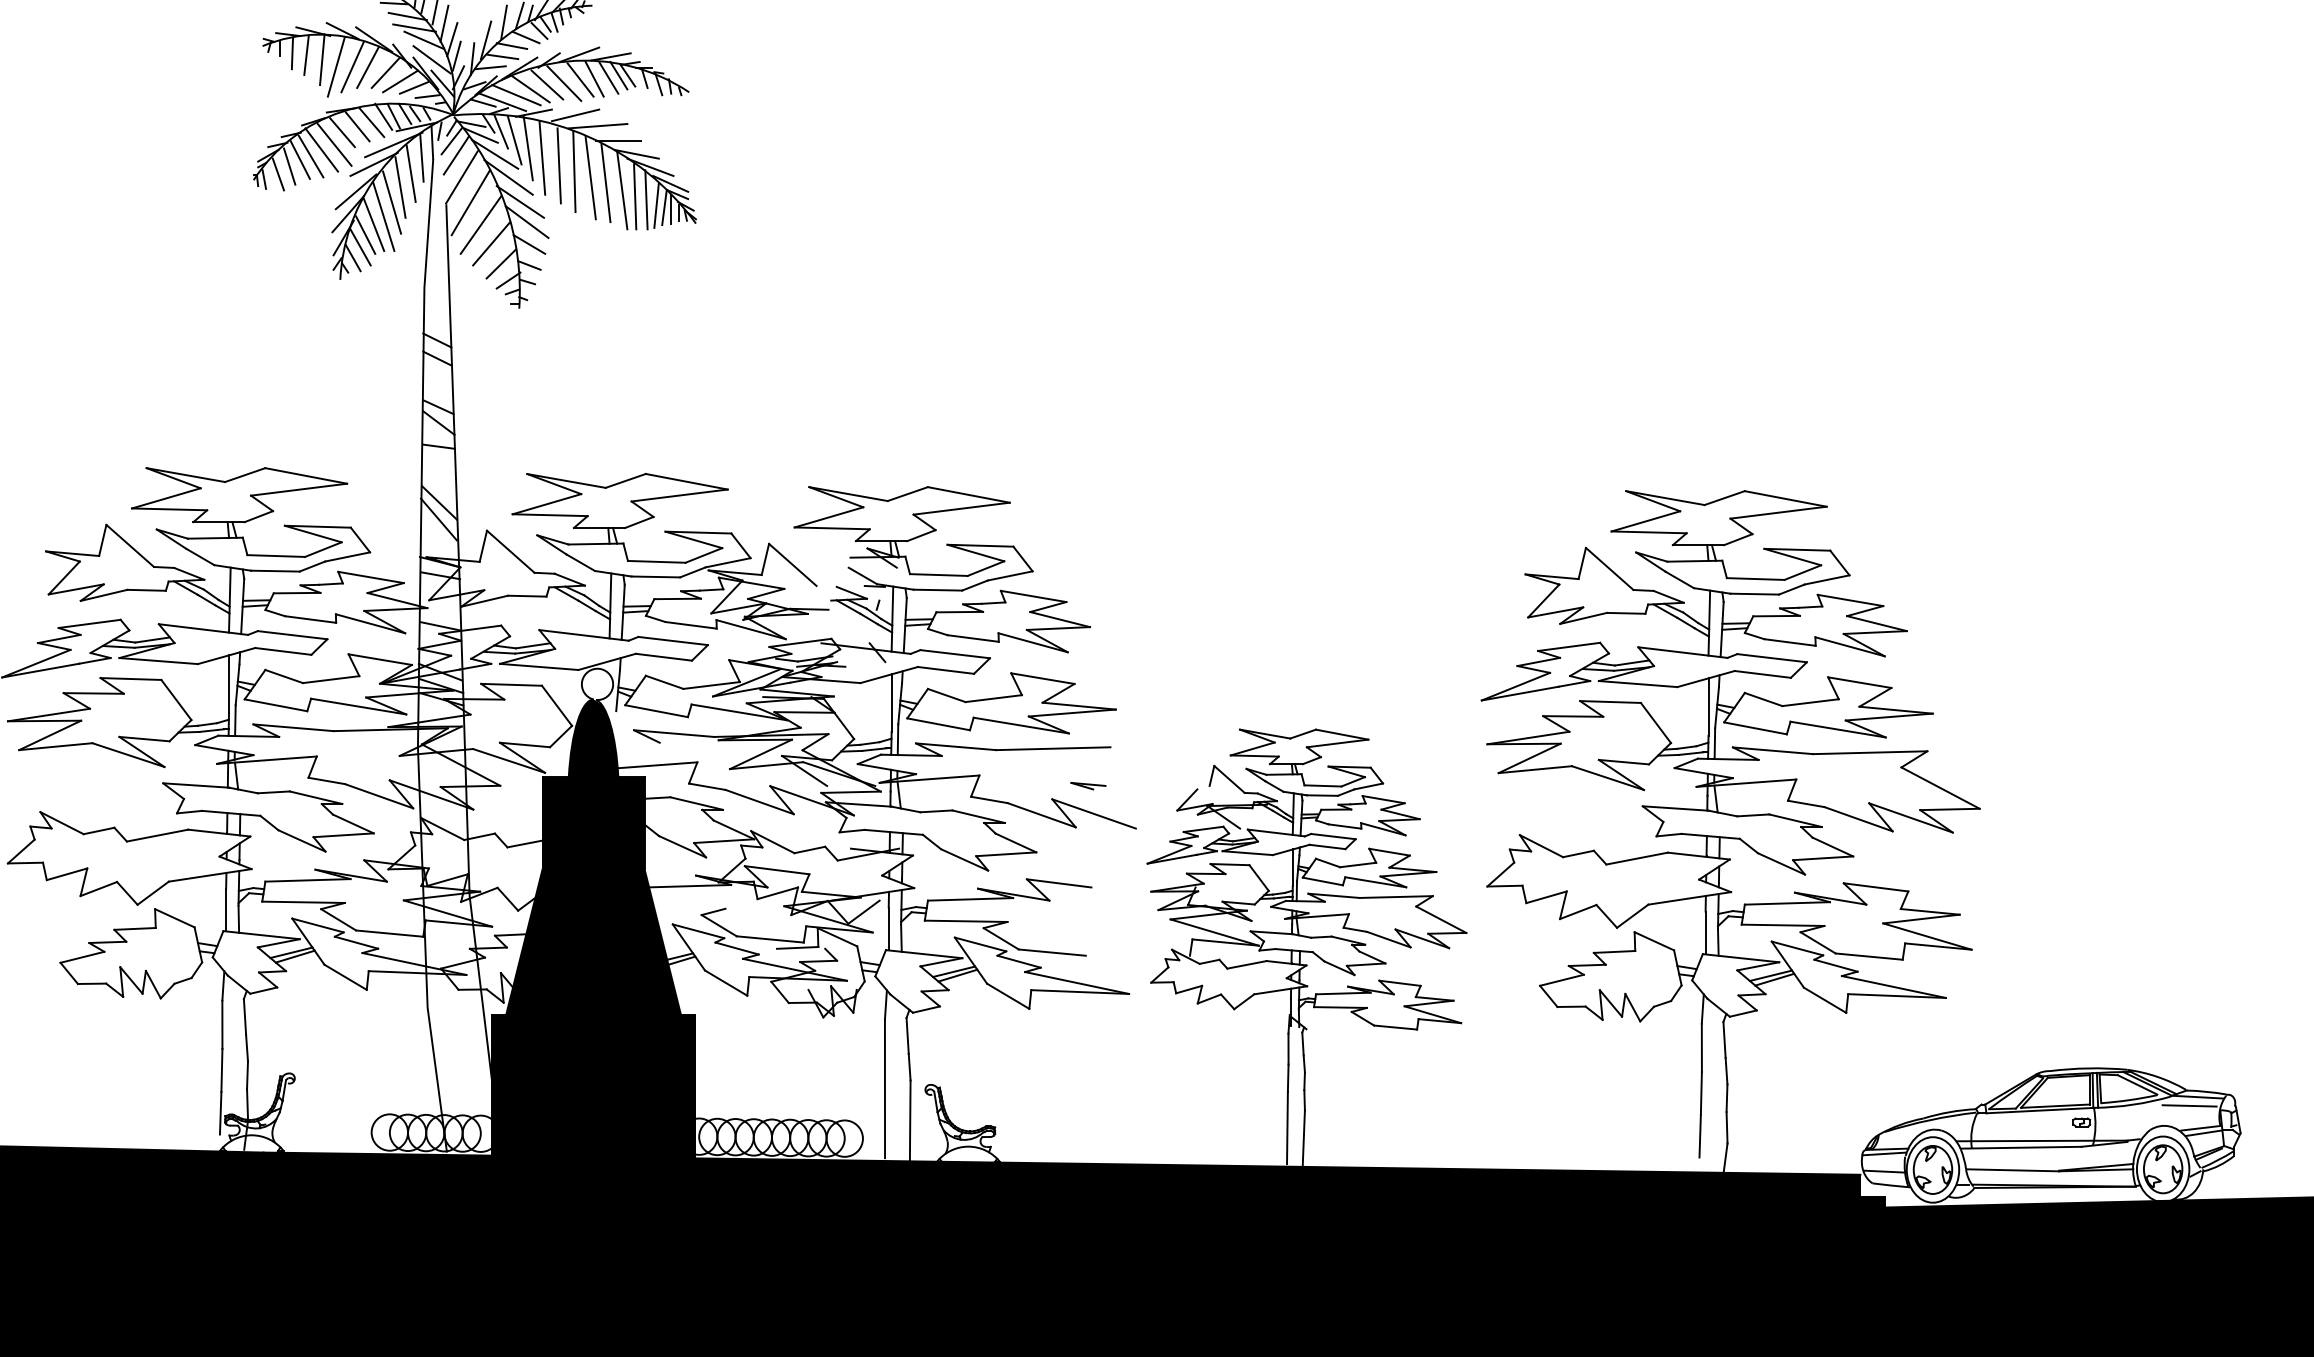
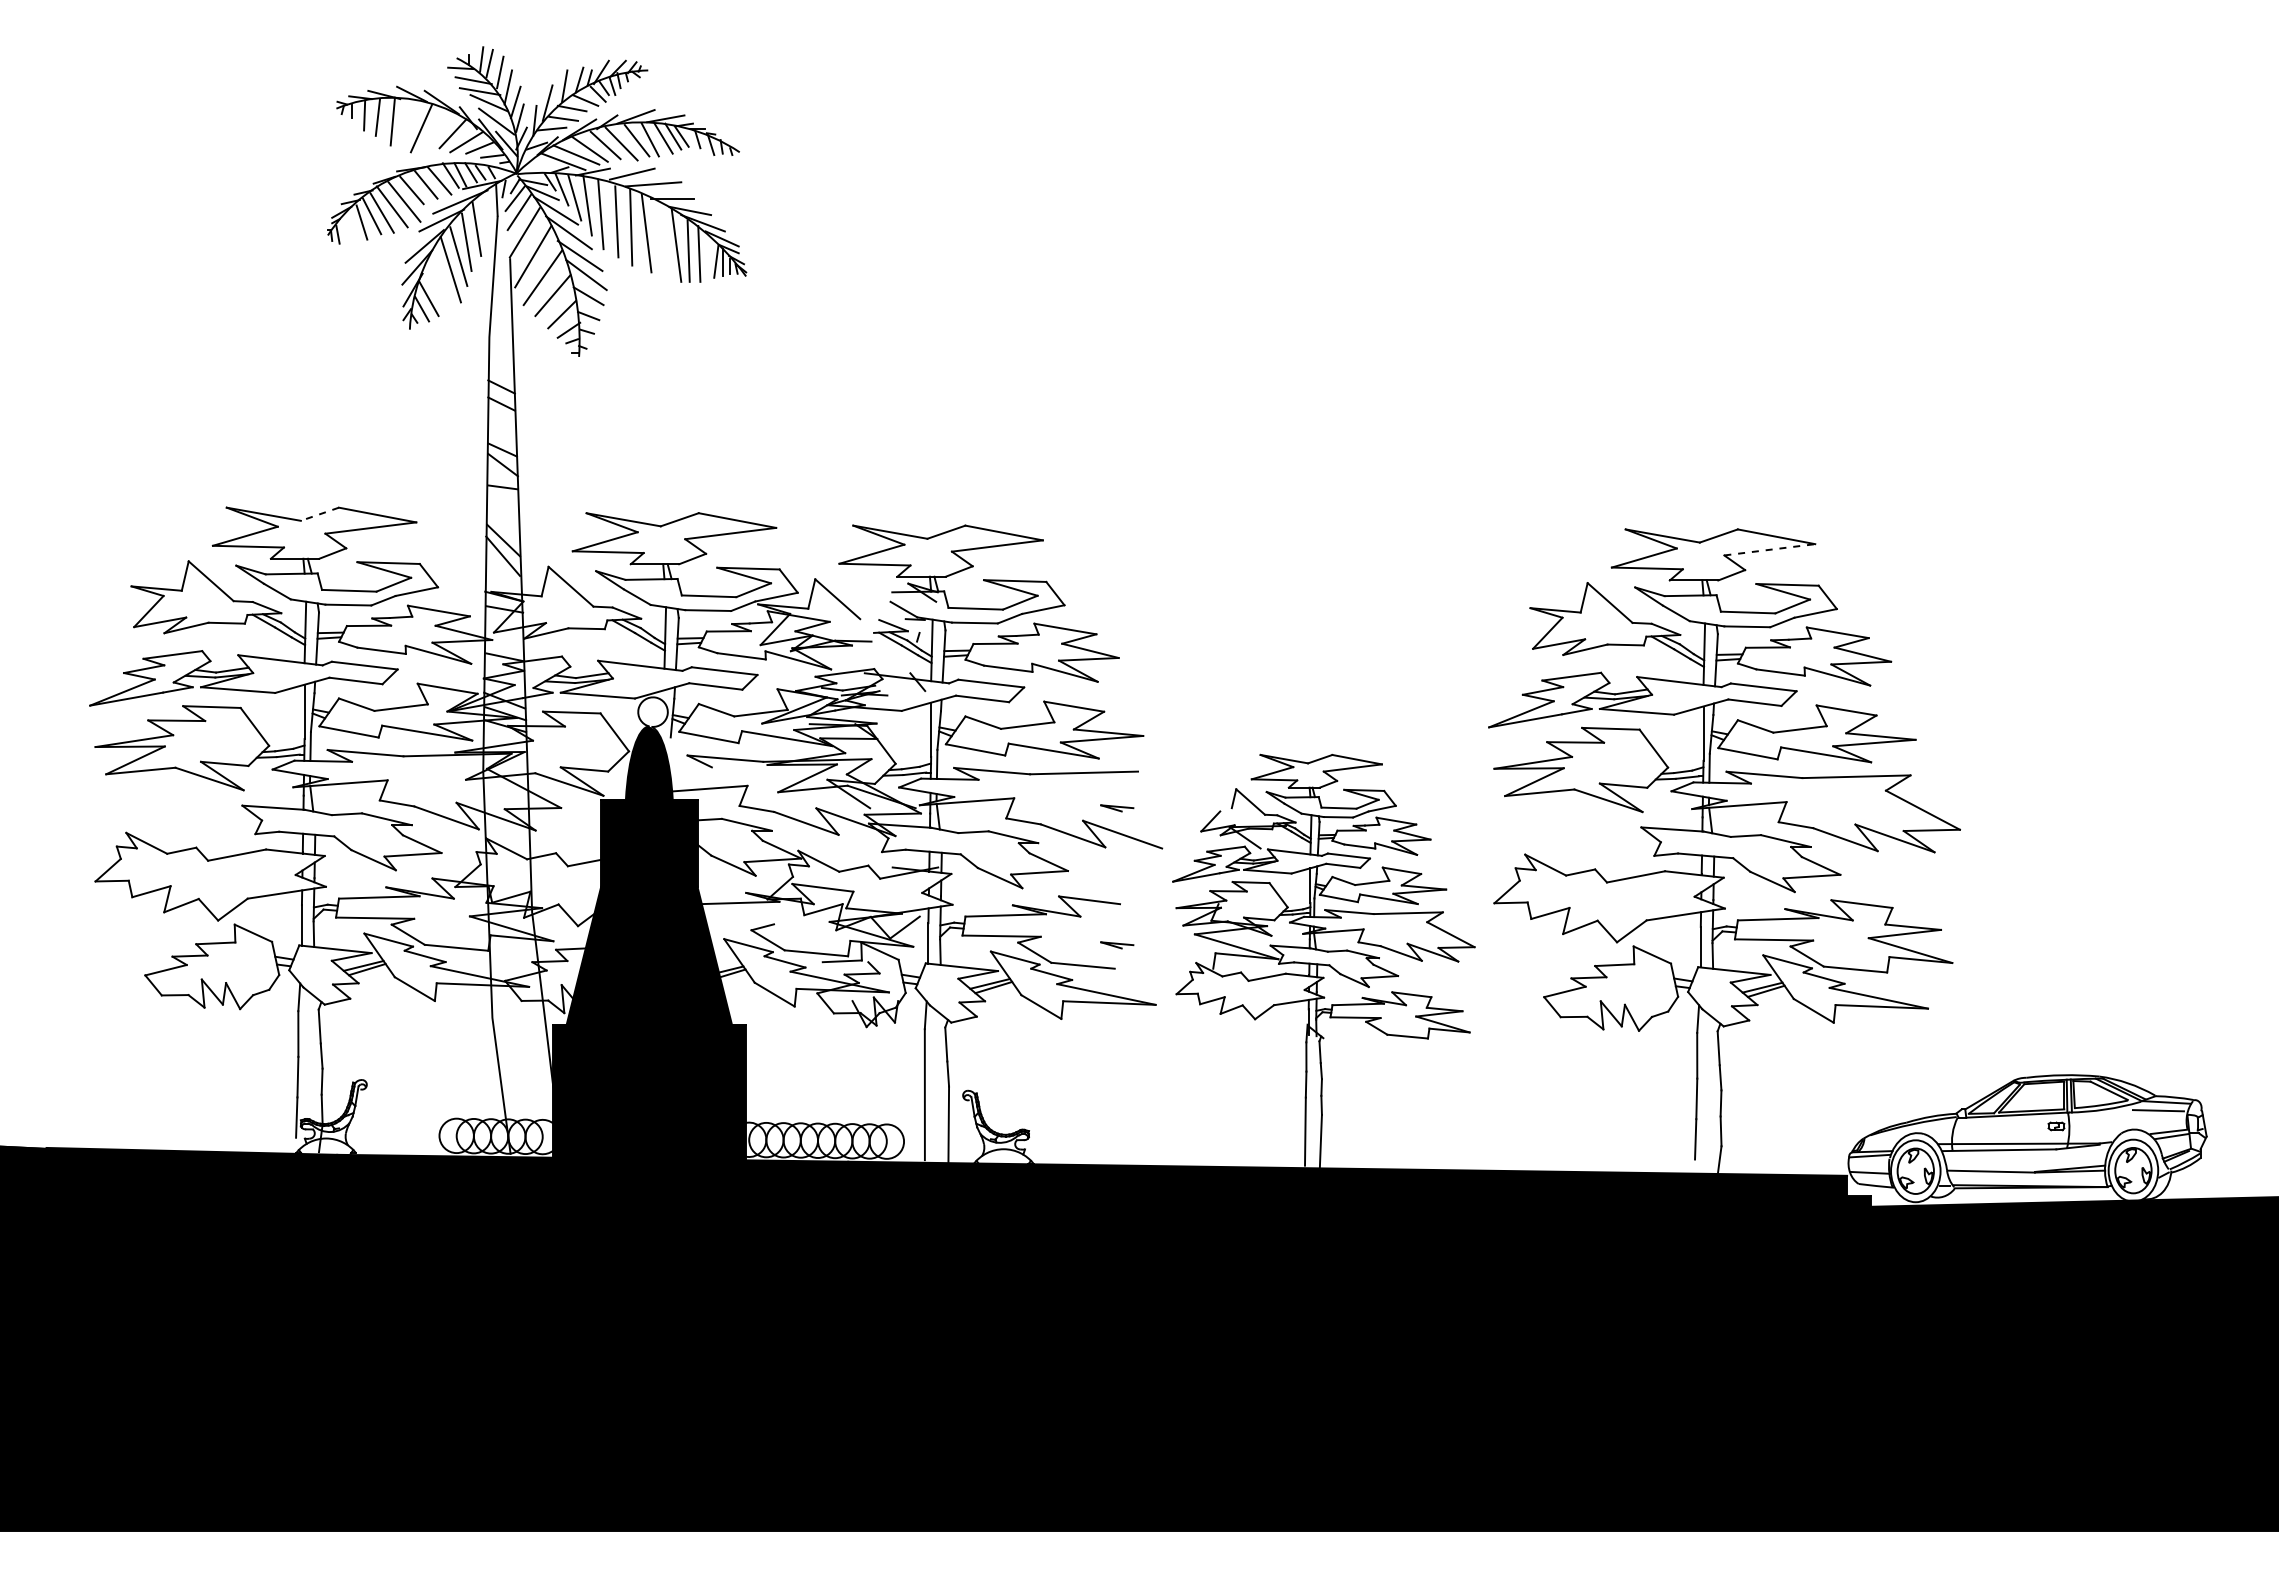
line: (336, 67) -> (406, 128), removed
line: (367, 68) -> (435, 129), removed
line: (482, 103) -> (544, 162), removed
line: (421, 157) -> (486, 213), removed
line: (278, 174) -> (351, 230), removed
line: (605, 183) -> (660, 238), removed
line: (656, 205) -> (708, 259), removed
line: (373, 224) -> (441, 277), removed
line: (365, 235) -> (433, 287), removed
line: (244, 475) -> (319, 514), solid -> dashed
line: (1778, 512) -> (1769, 549), solid -> dashed
part: (1088, 931) -> (1117, 945), added

